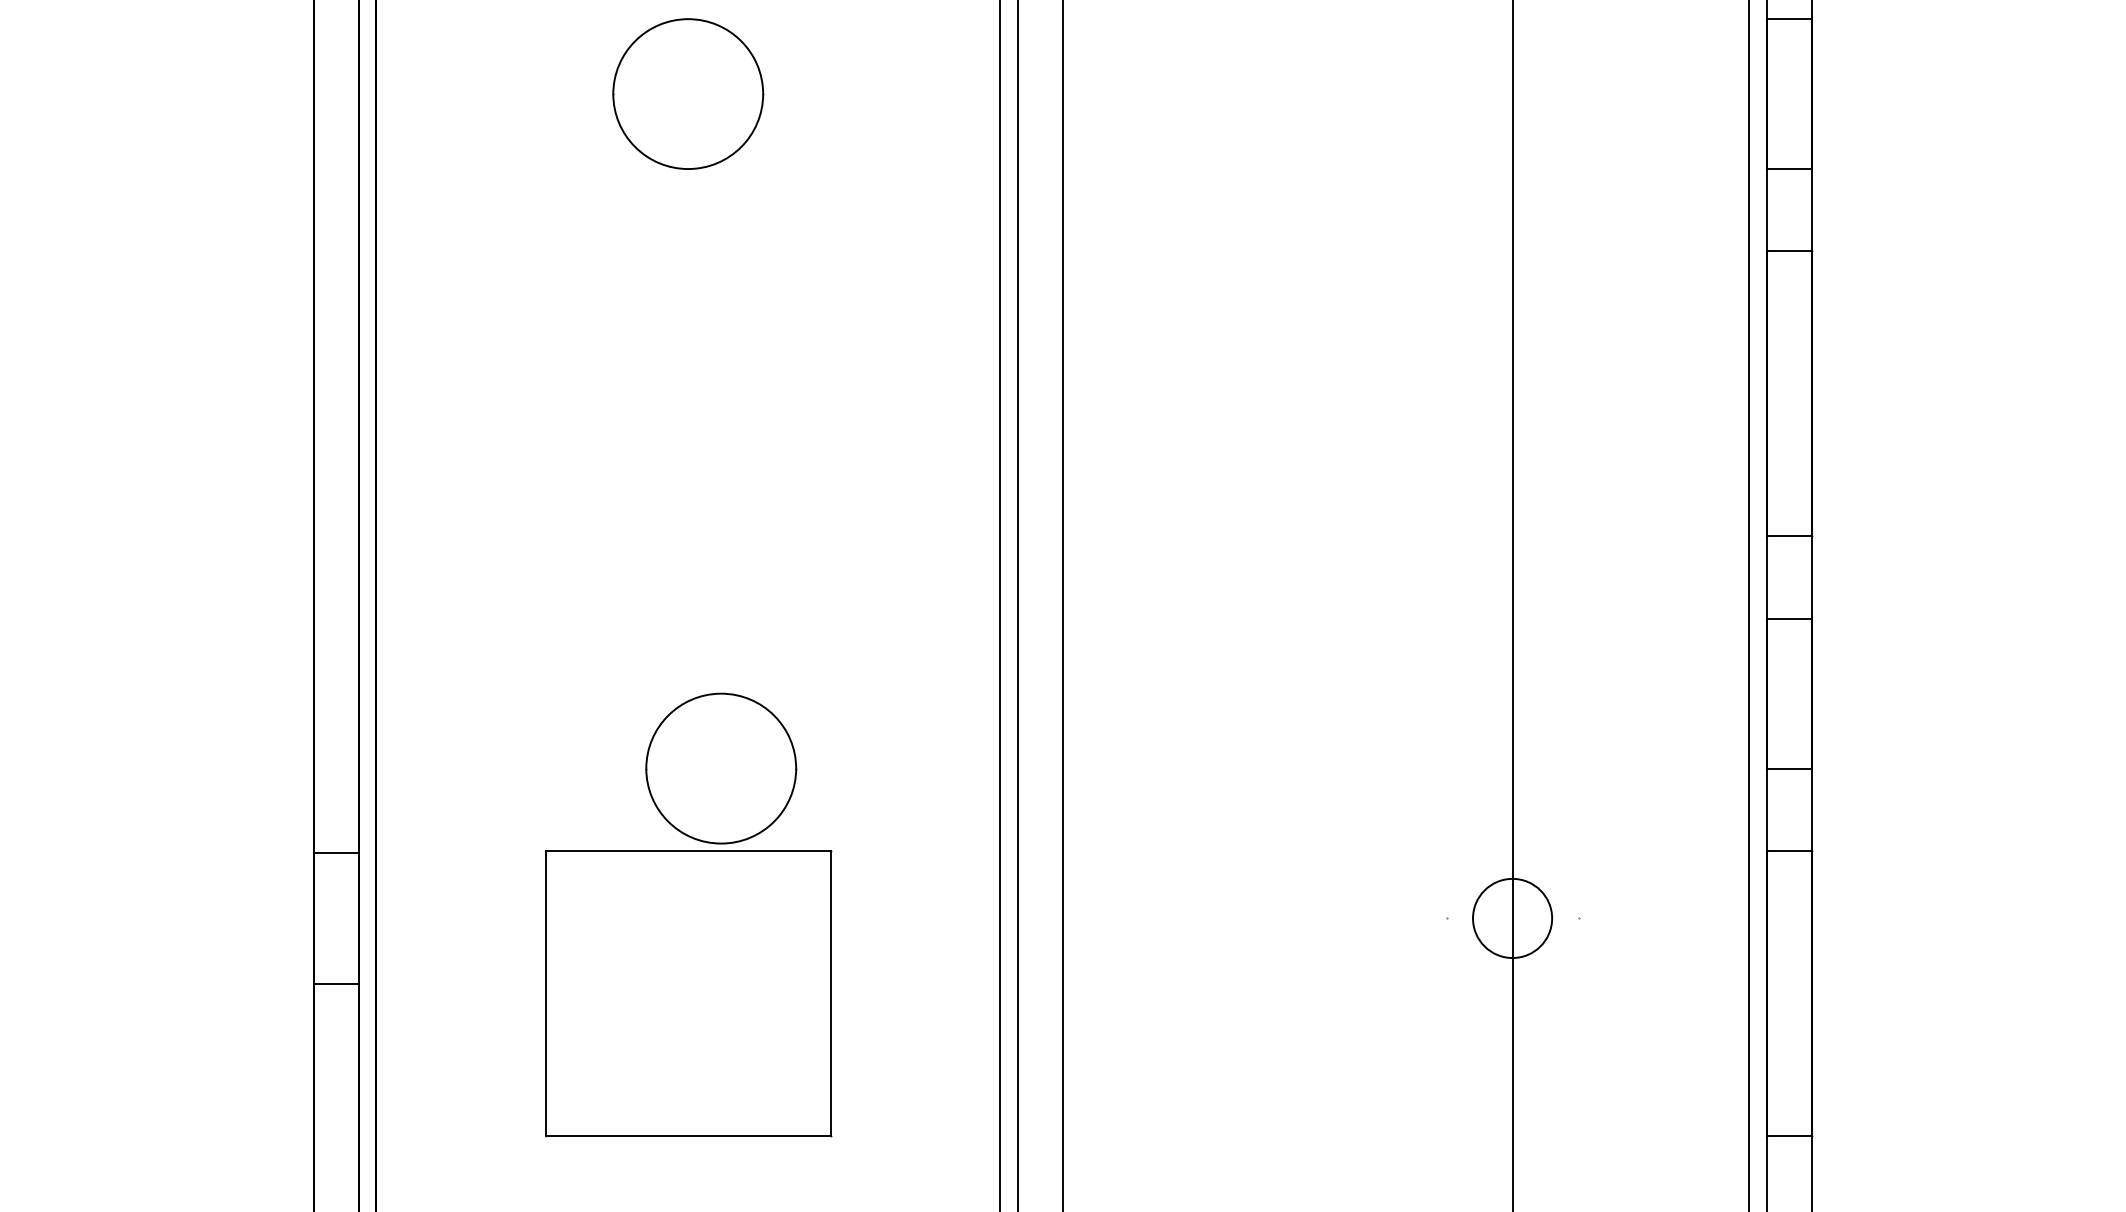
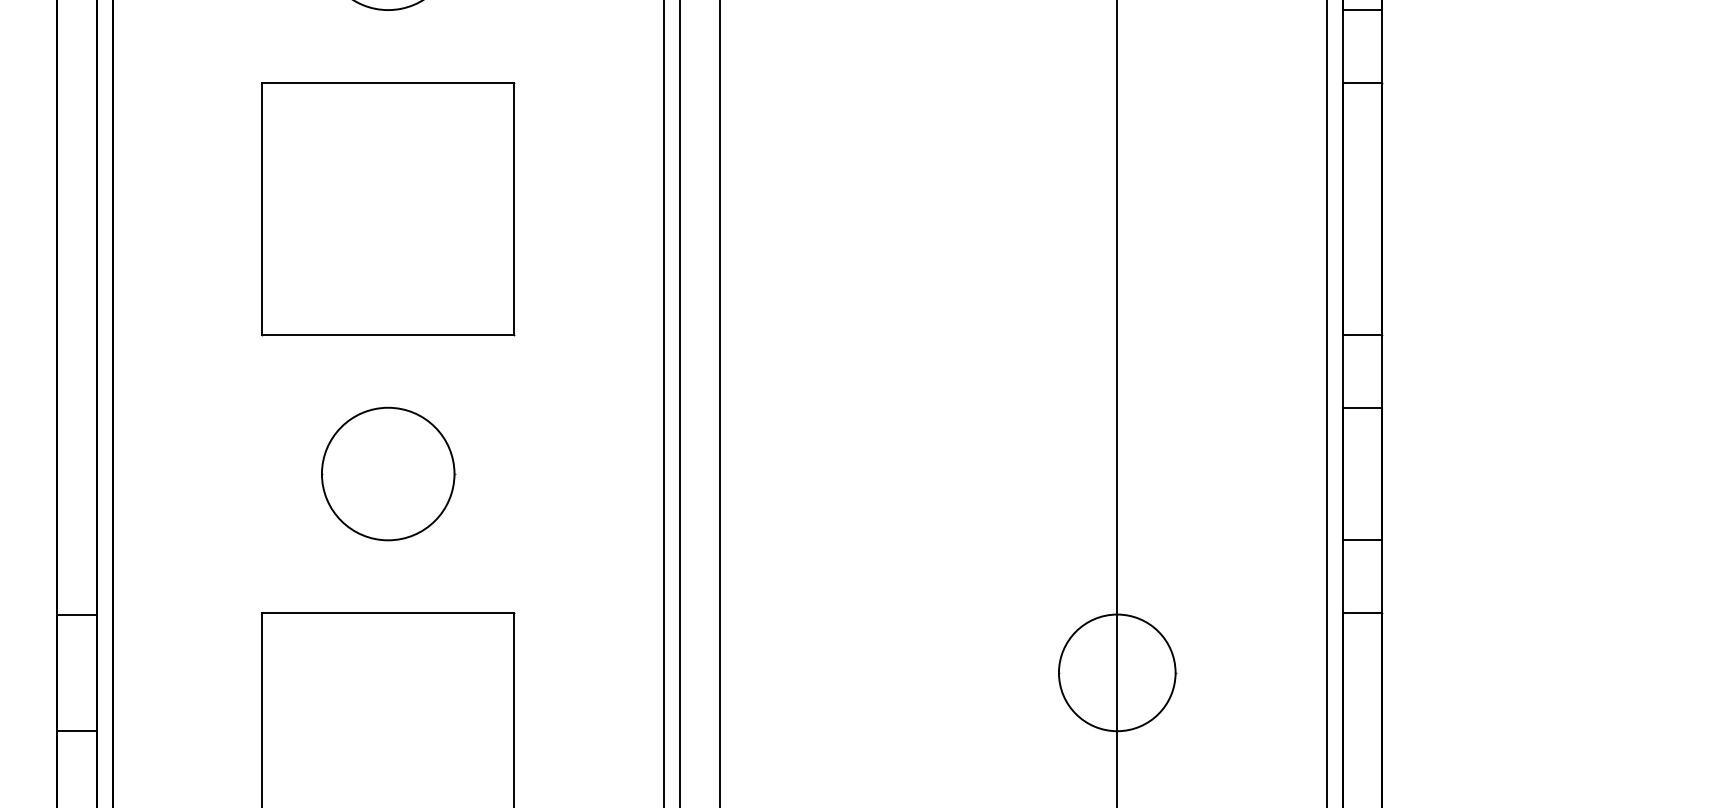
part: (688, 393) -> (388, 208), added
part: (721, 768) -> (388, 473), moved
circle: (1512, 918) -> (1117, 672), size x1.67

